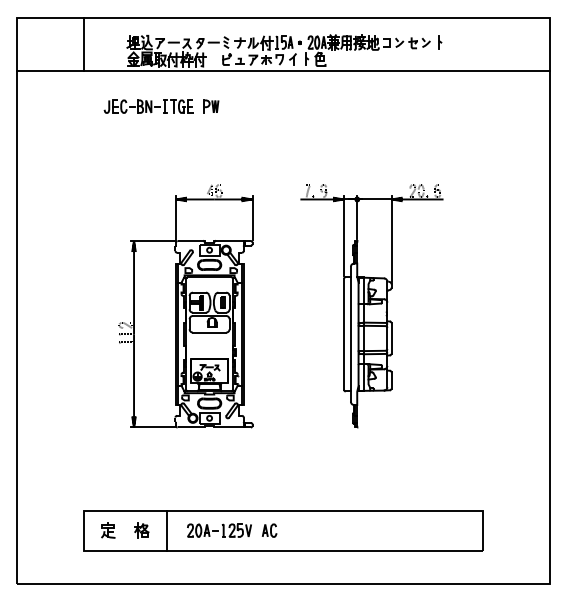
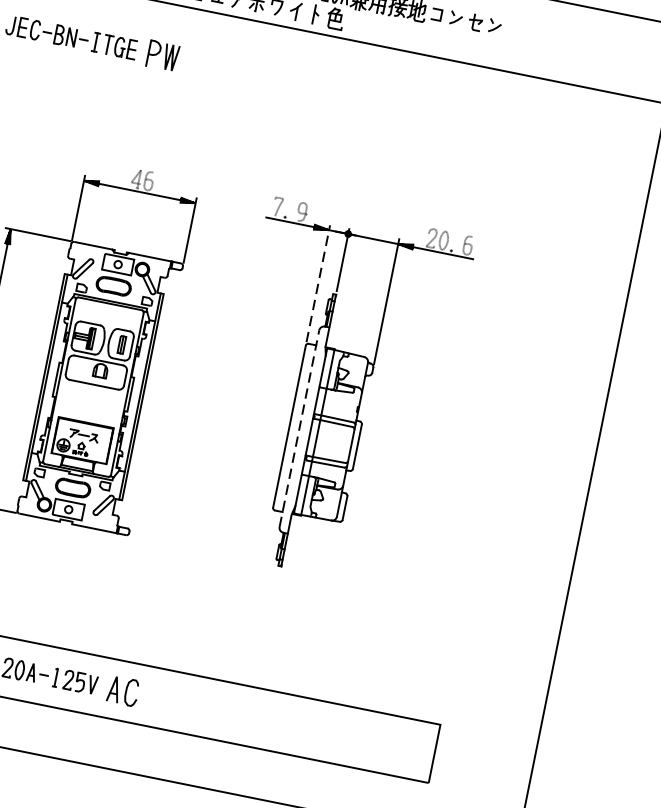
part: (440, 42) -> (515, 29), removed
part: (211, 106) -> (163, 55), size x1.4
line: (344, 235) -> (319, 282), solid -> dashed
line: (350, 333) -> (299, 427), solid -> dashed
part: (269, 530) -> (123, 690), size x1.4

